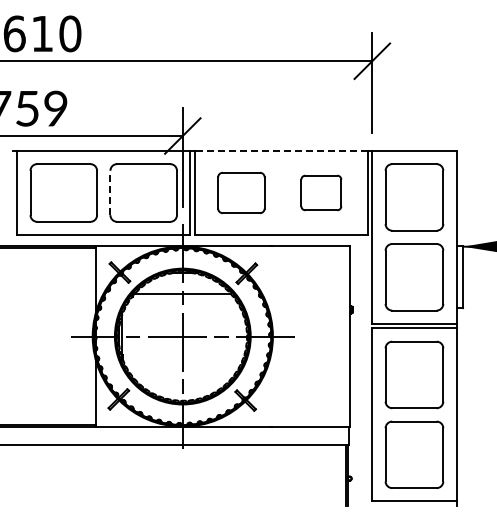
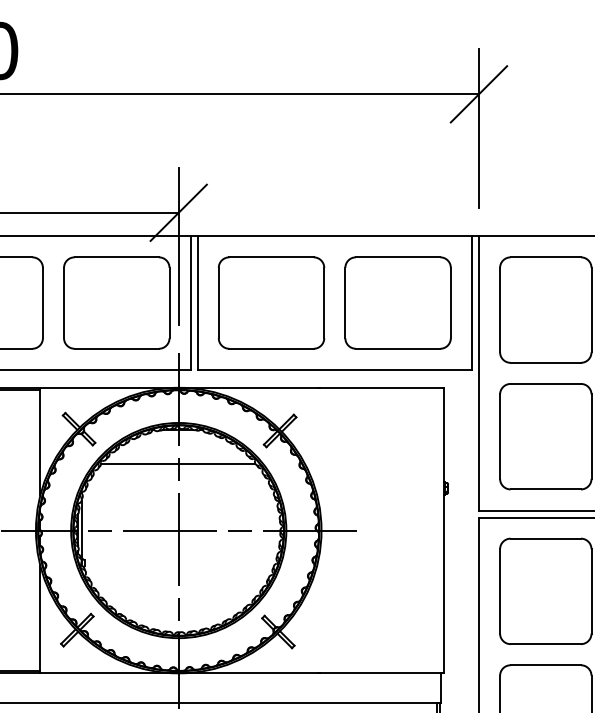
line: (281, 150) -> (335, 235), dashed -> solid
line: (110, 192) -> (64, 302), dashed -> solid
part: (241, 192) -> (271, 302), size x1.43
part: (321, 192) -> (398, 302), size x1.67

